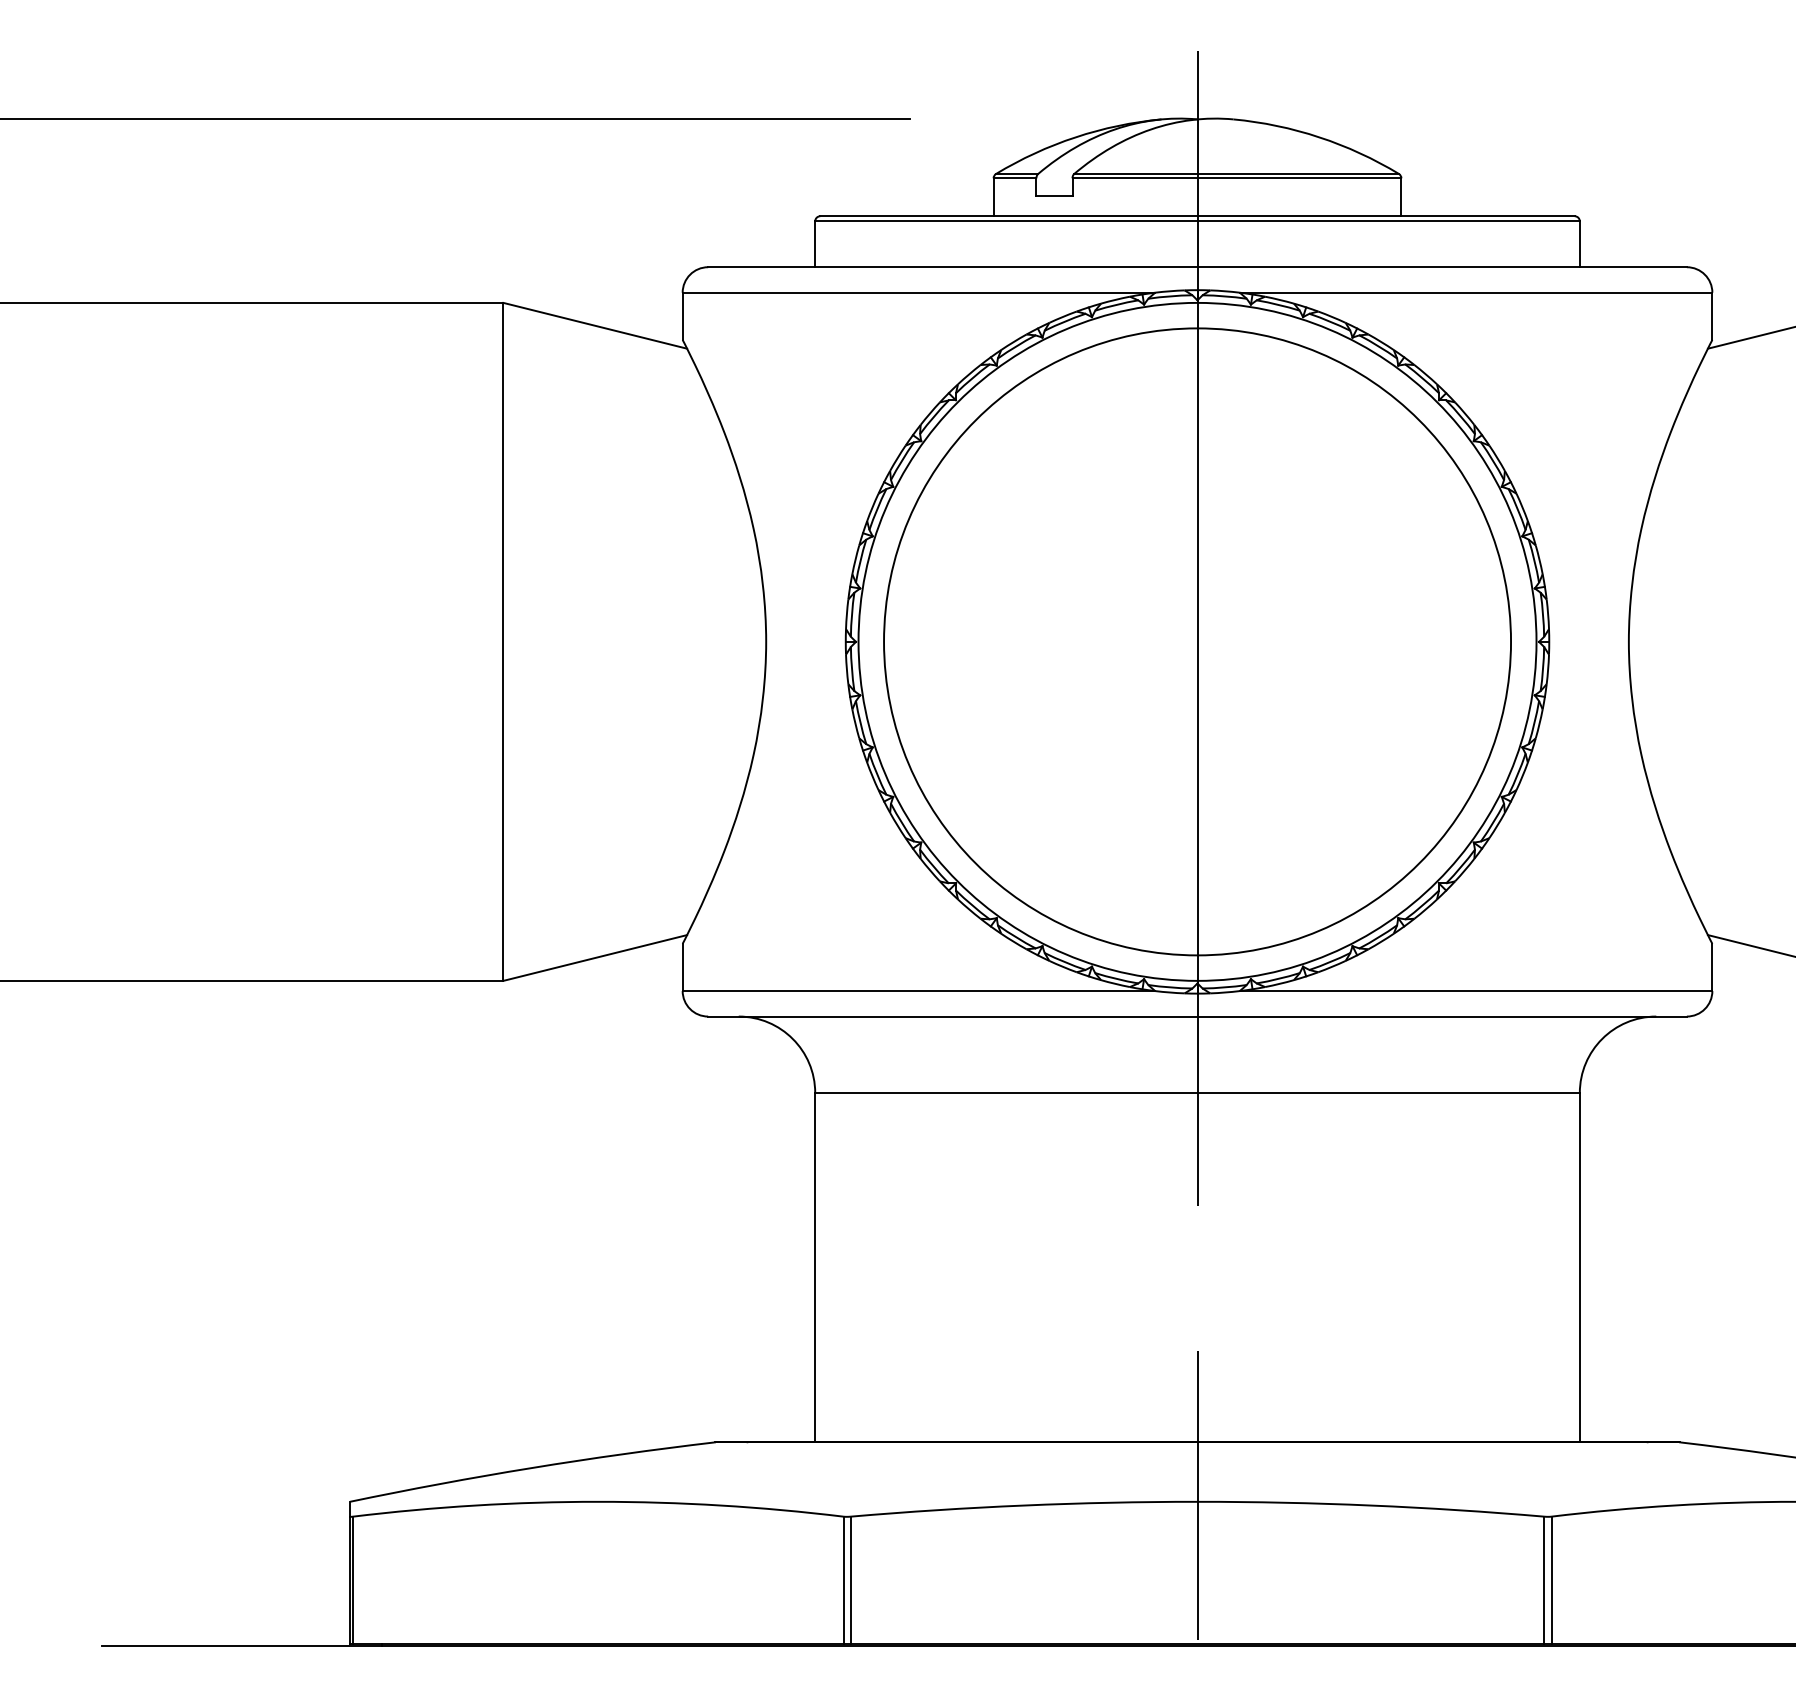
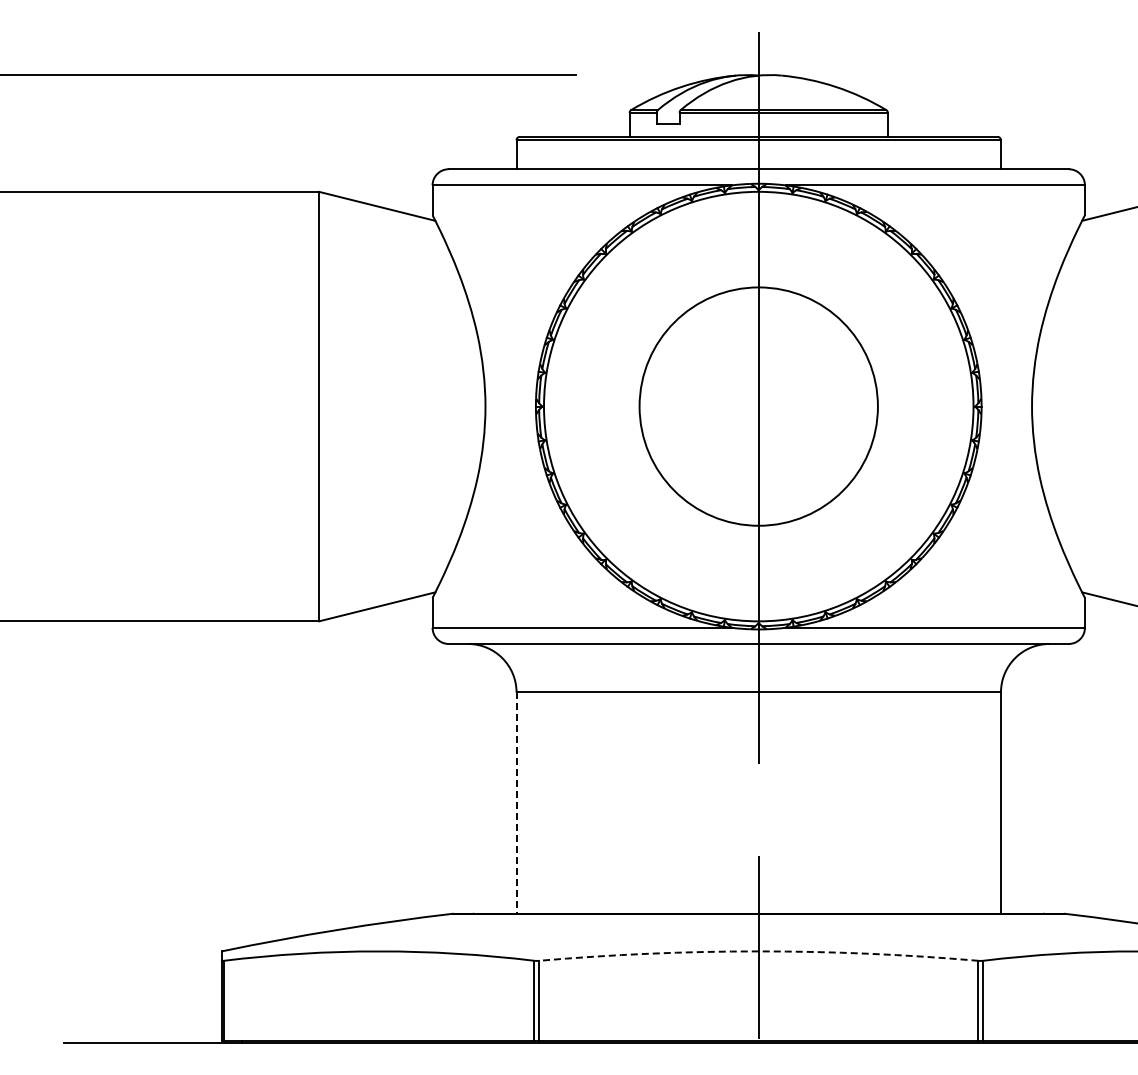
circle: (1197, 641) -> (758, 406), size x0.6
line: (815, 1268) -> (516, 803), solid -> dashed
arc: (1197, 1501) -> (758, 951), solid -> dashed

